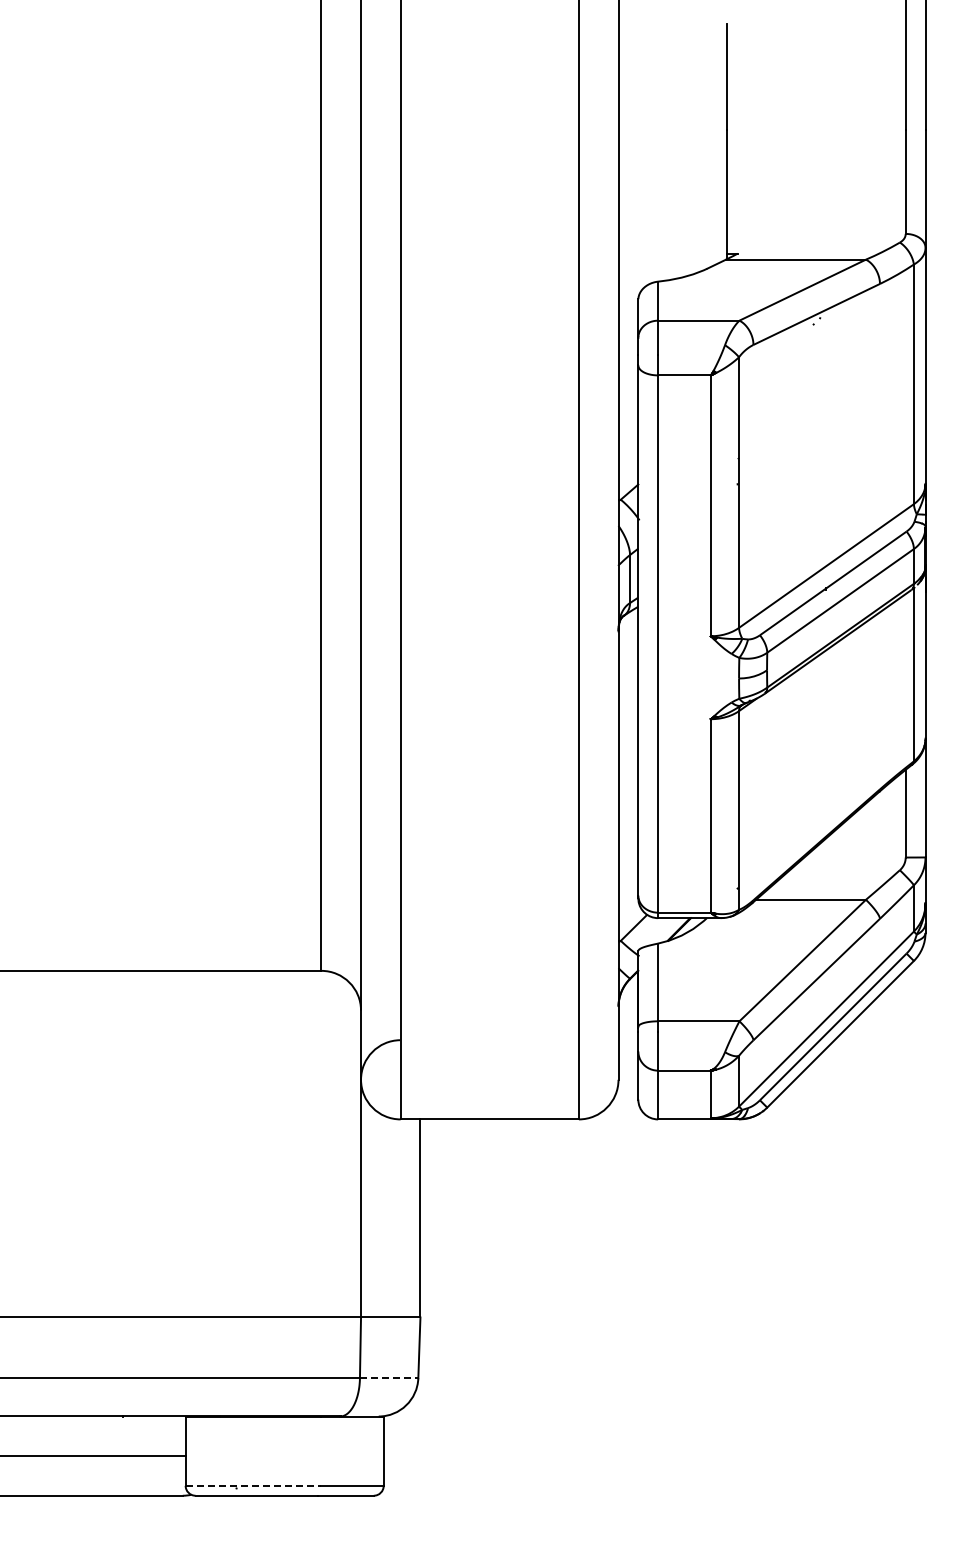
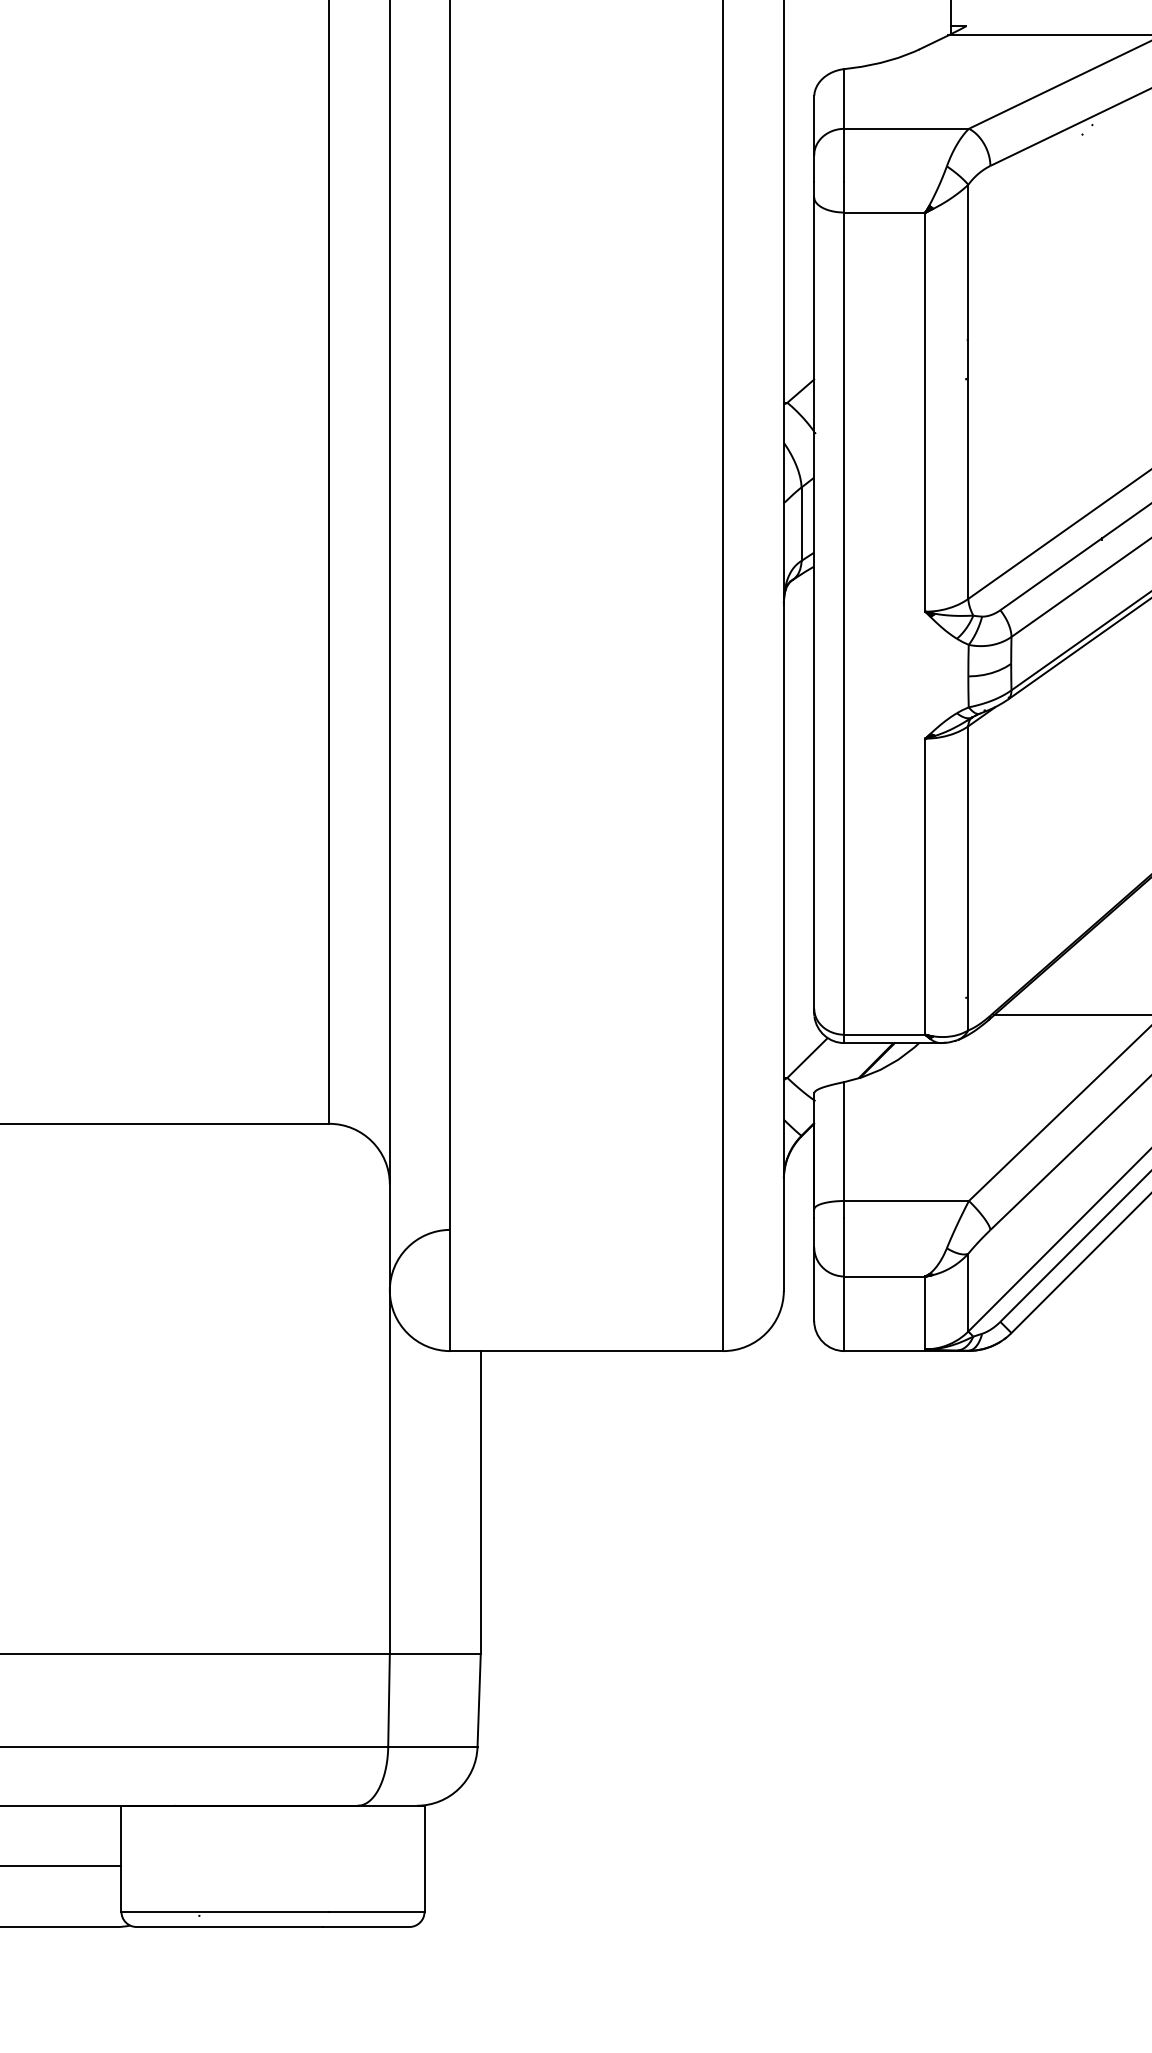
line: (389, 1378) -> (433, 1747), dashed -> solid
line: (253, 1485) -> (225, 1911), dashed -> solid

